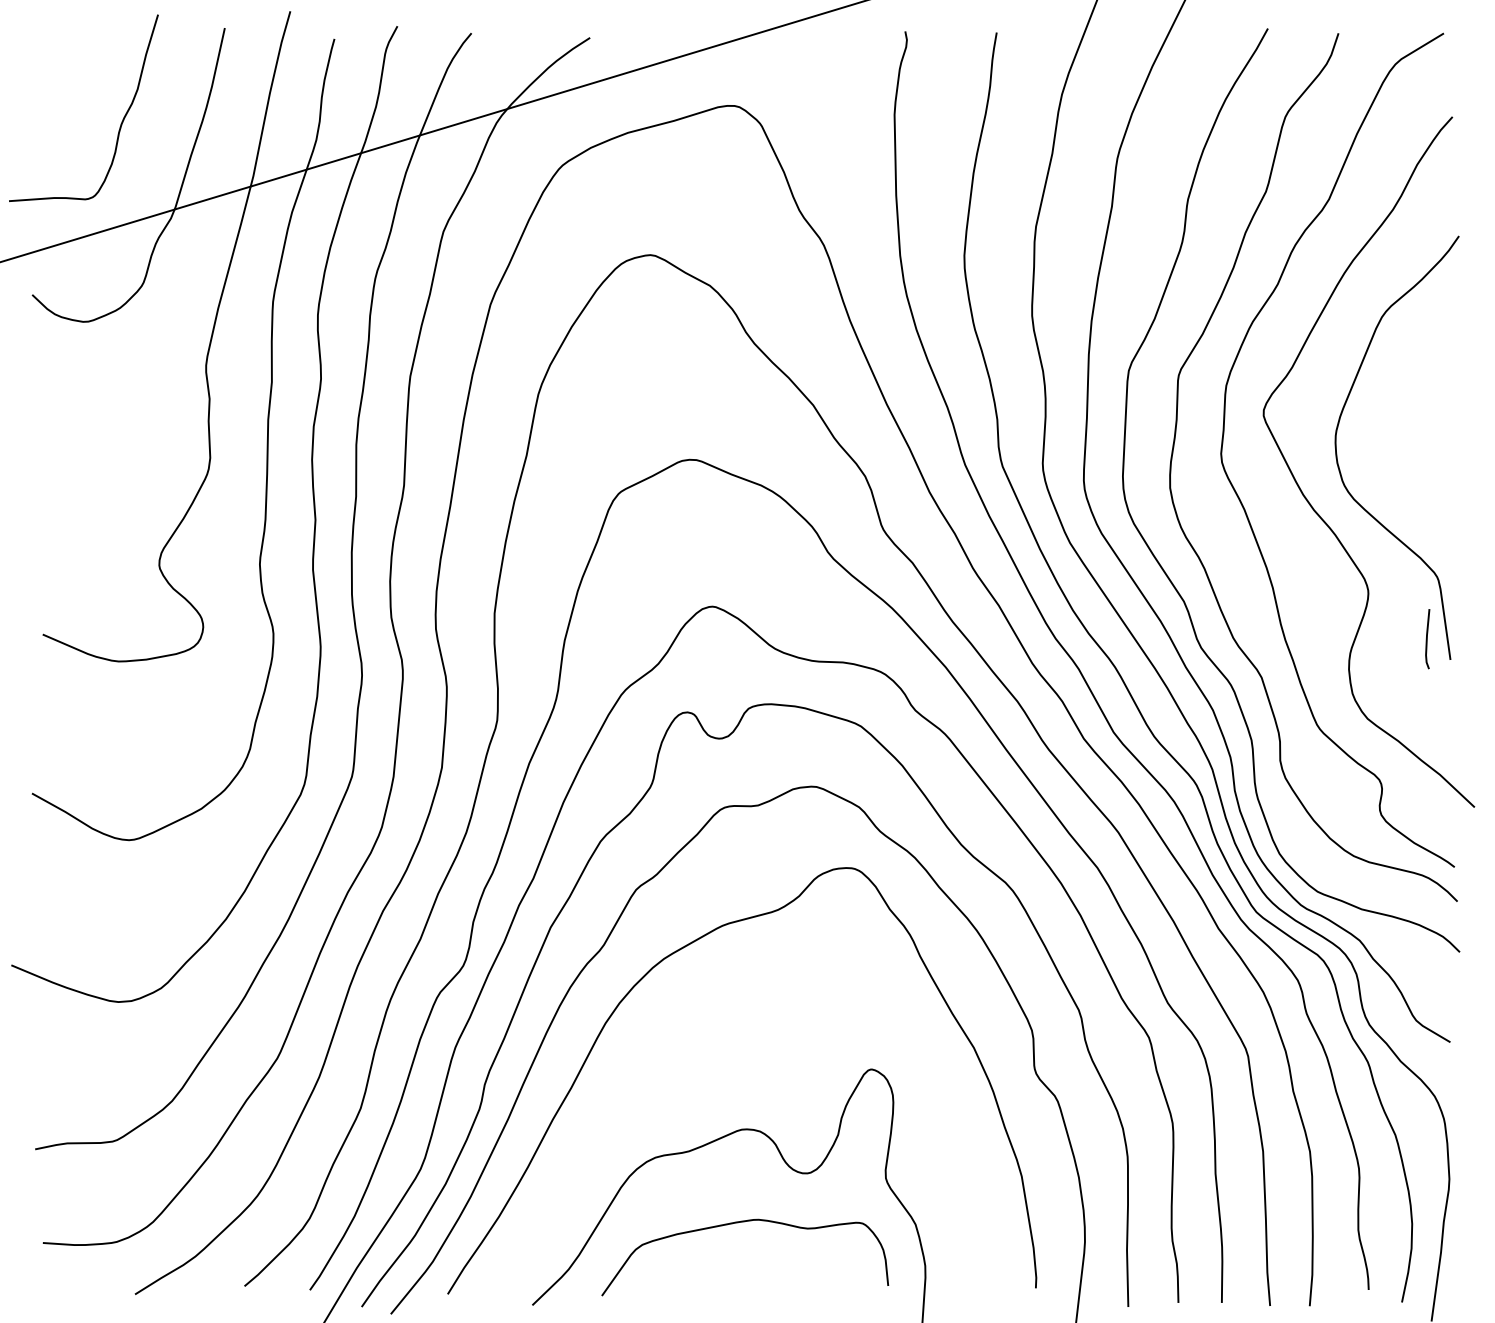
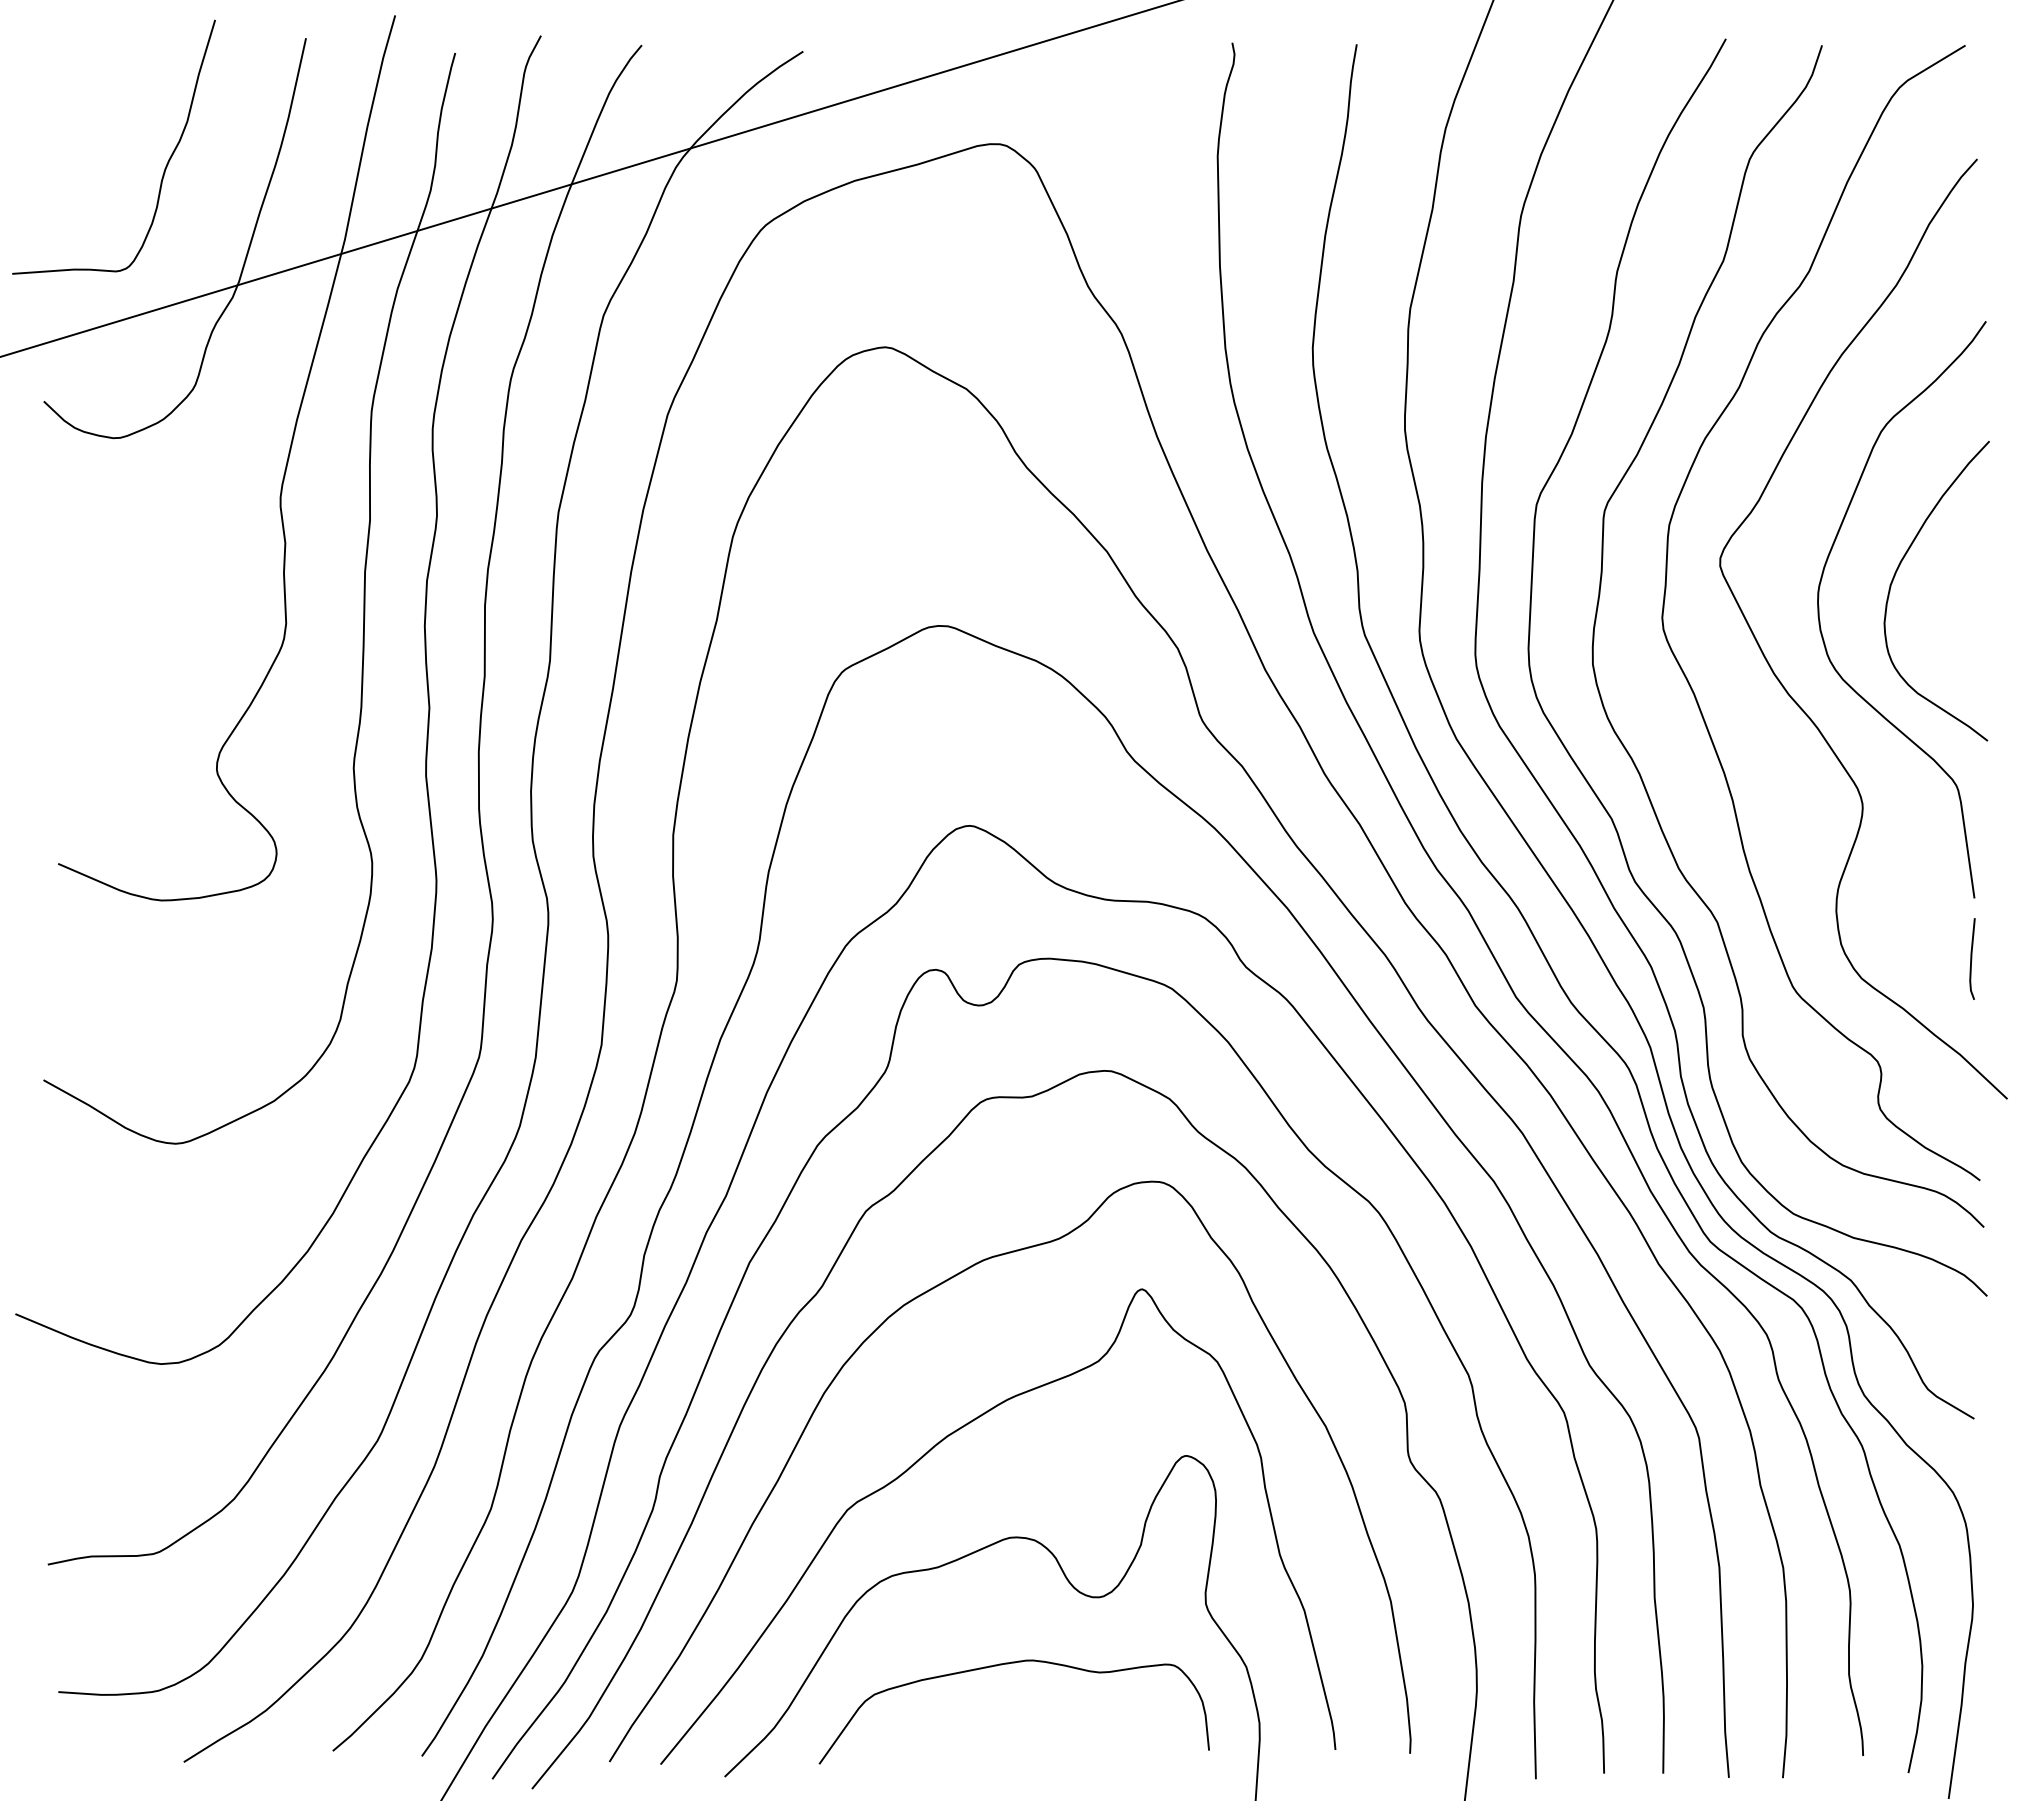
curve: (1392, 423) -> (1895, 576), added
line: (1427, 638) -> (1972, 958), moved
curve: (682, 1066) -> (929, 1452), added

